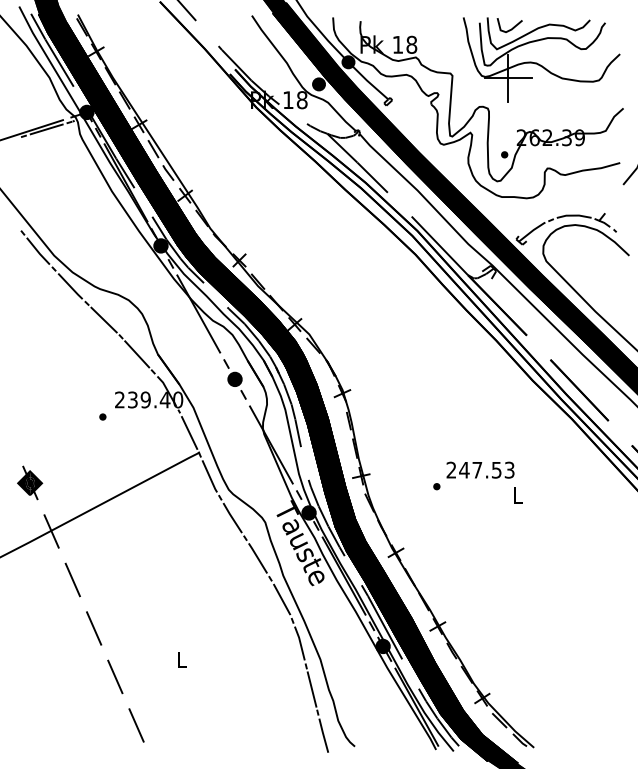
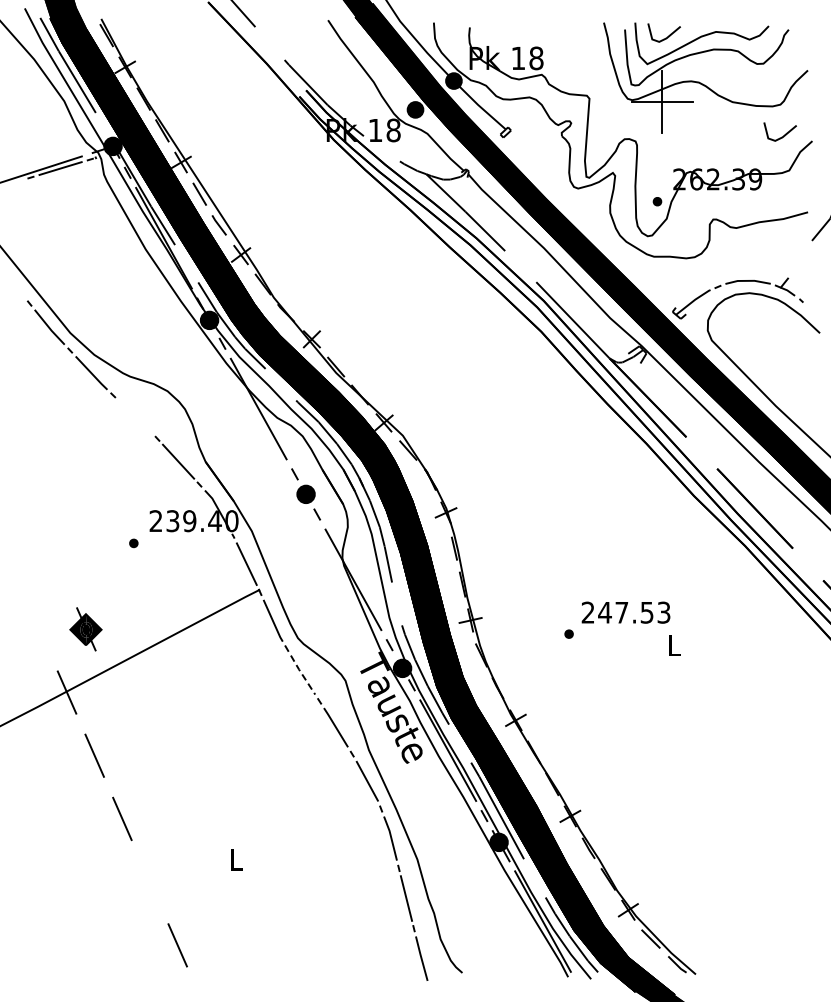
line: (599, 104) -> (781, 136), added
line: (103, 319) -> (134, 416), removed
part: (29, 483) -> (85, 629), moved
line: (232, 517) -> (302, 674), solid -> dashed
line: (114, 677) -> (149, 882), removed

